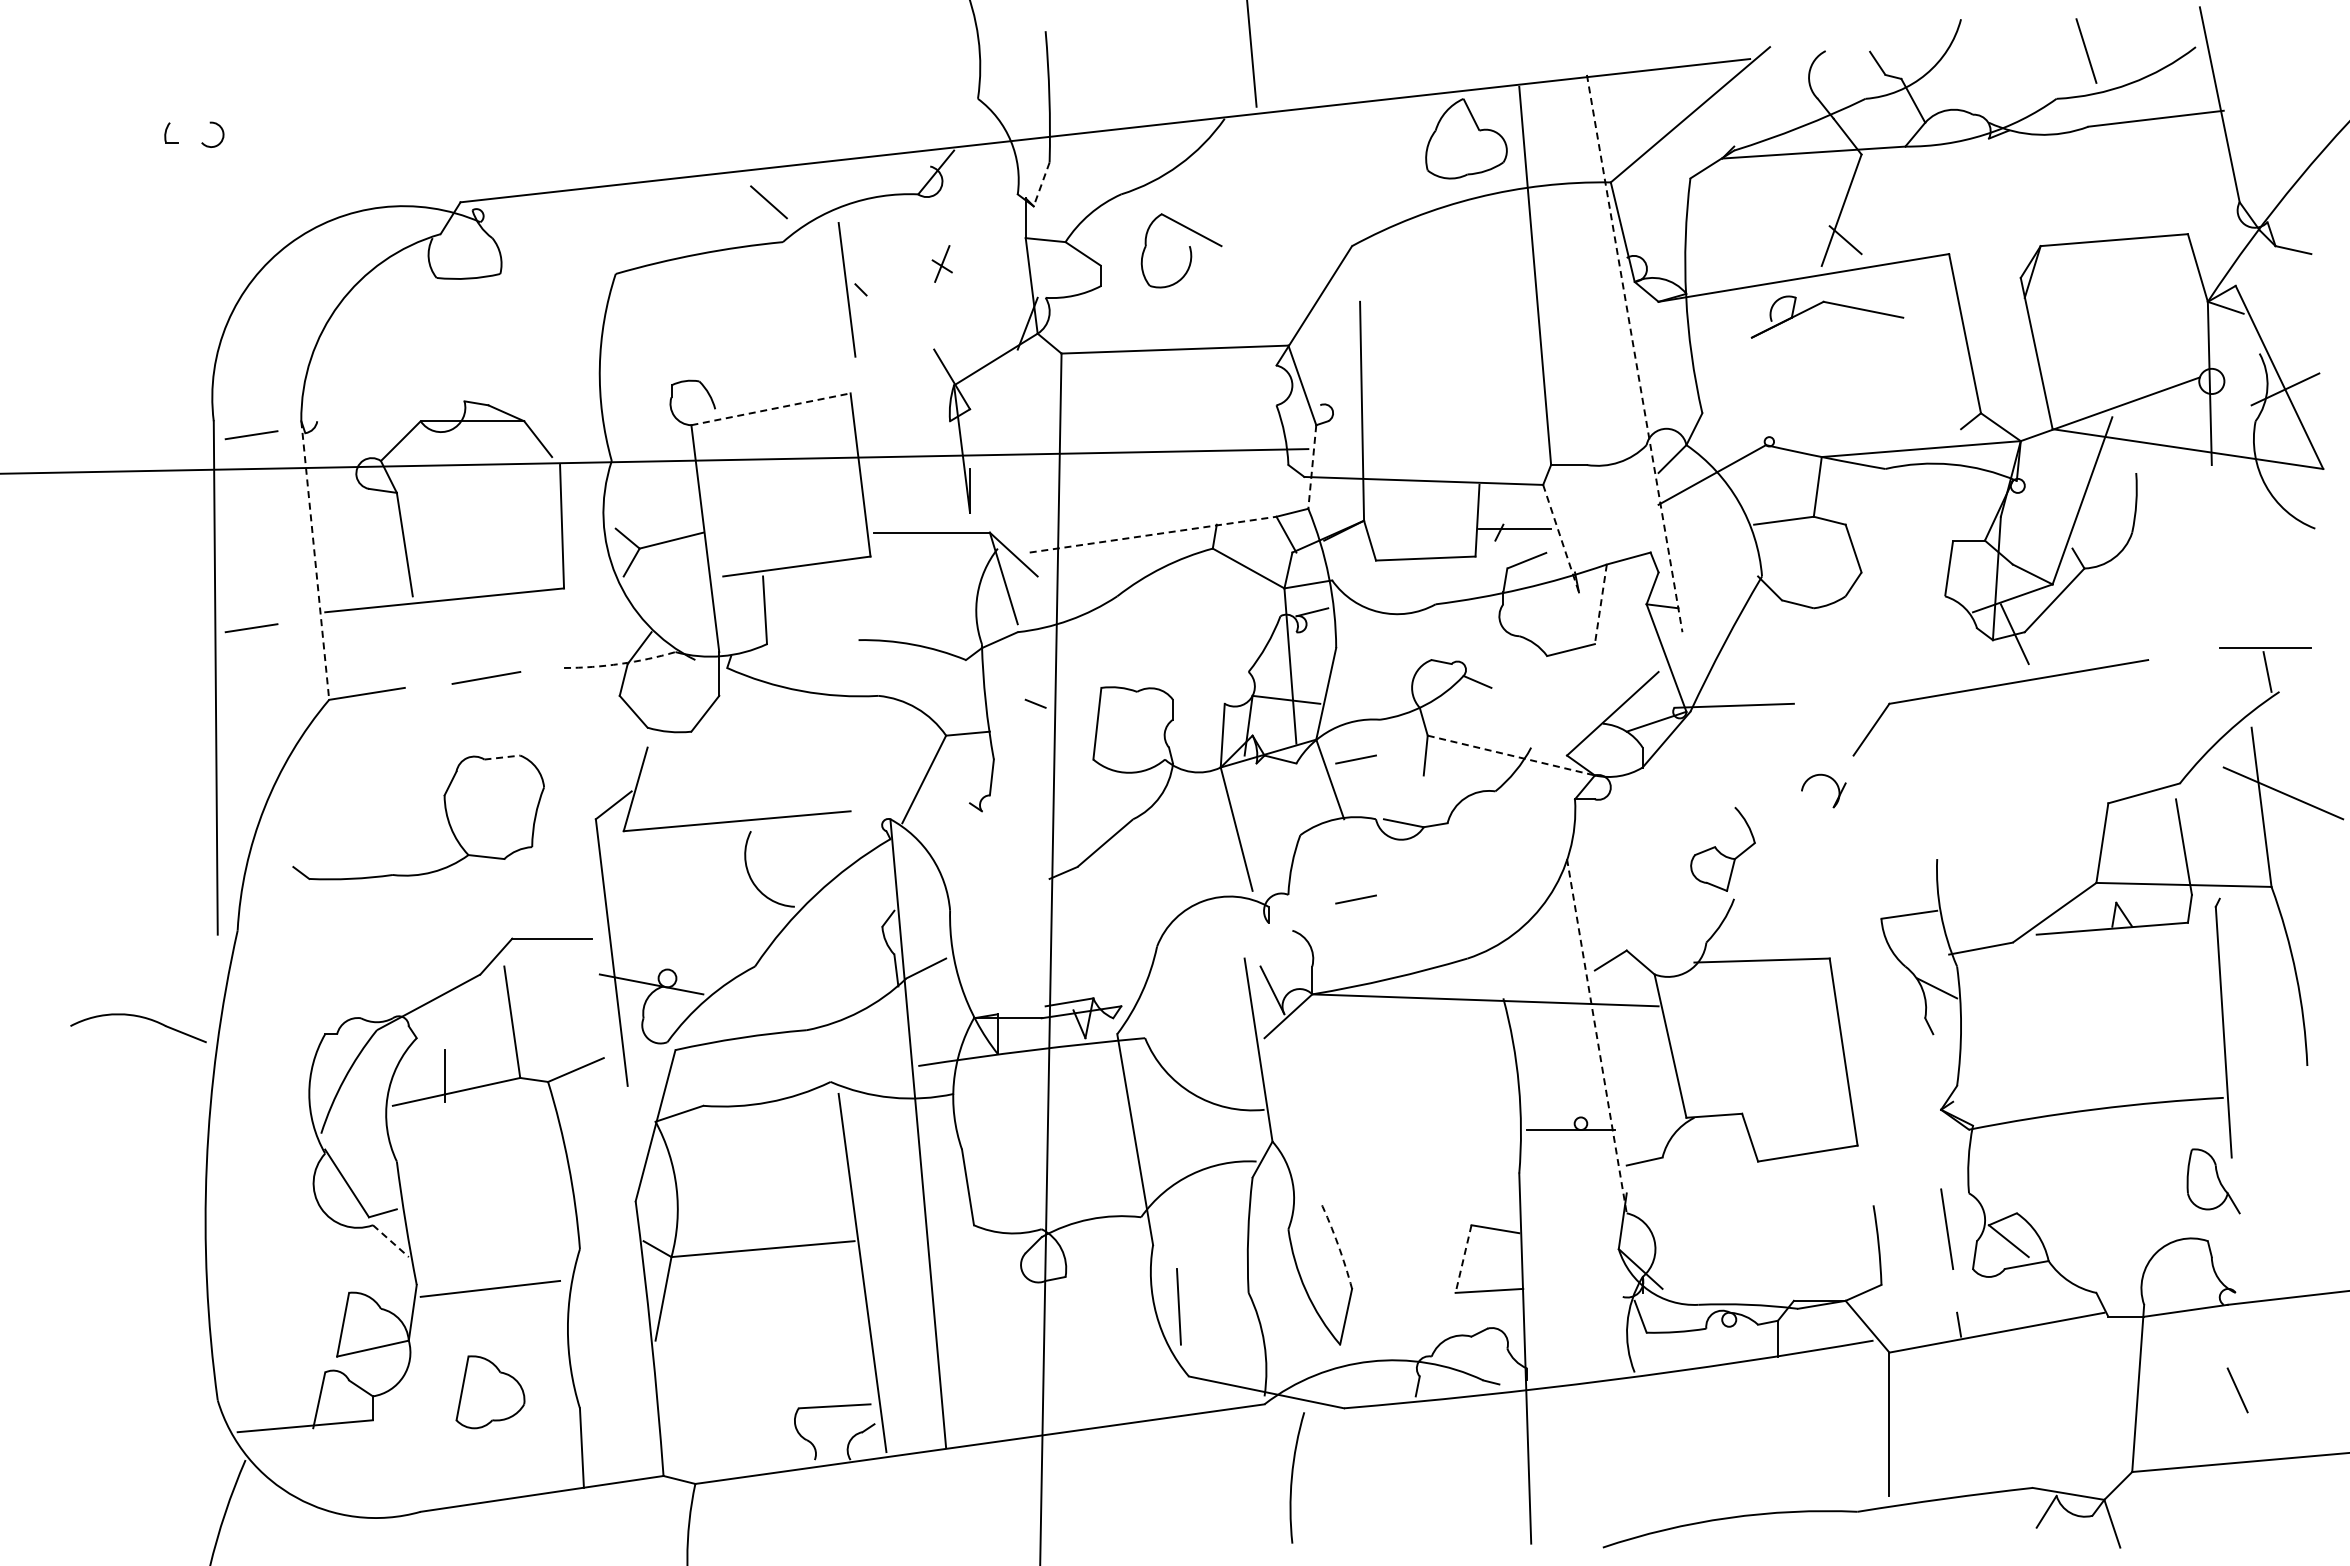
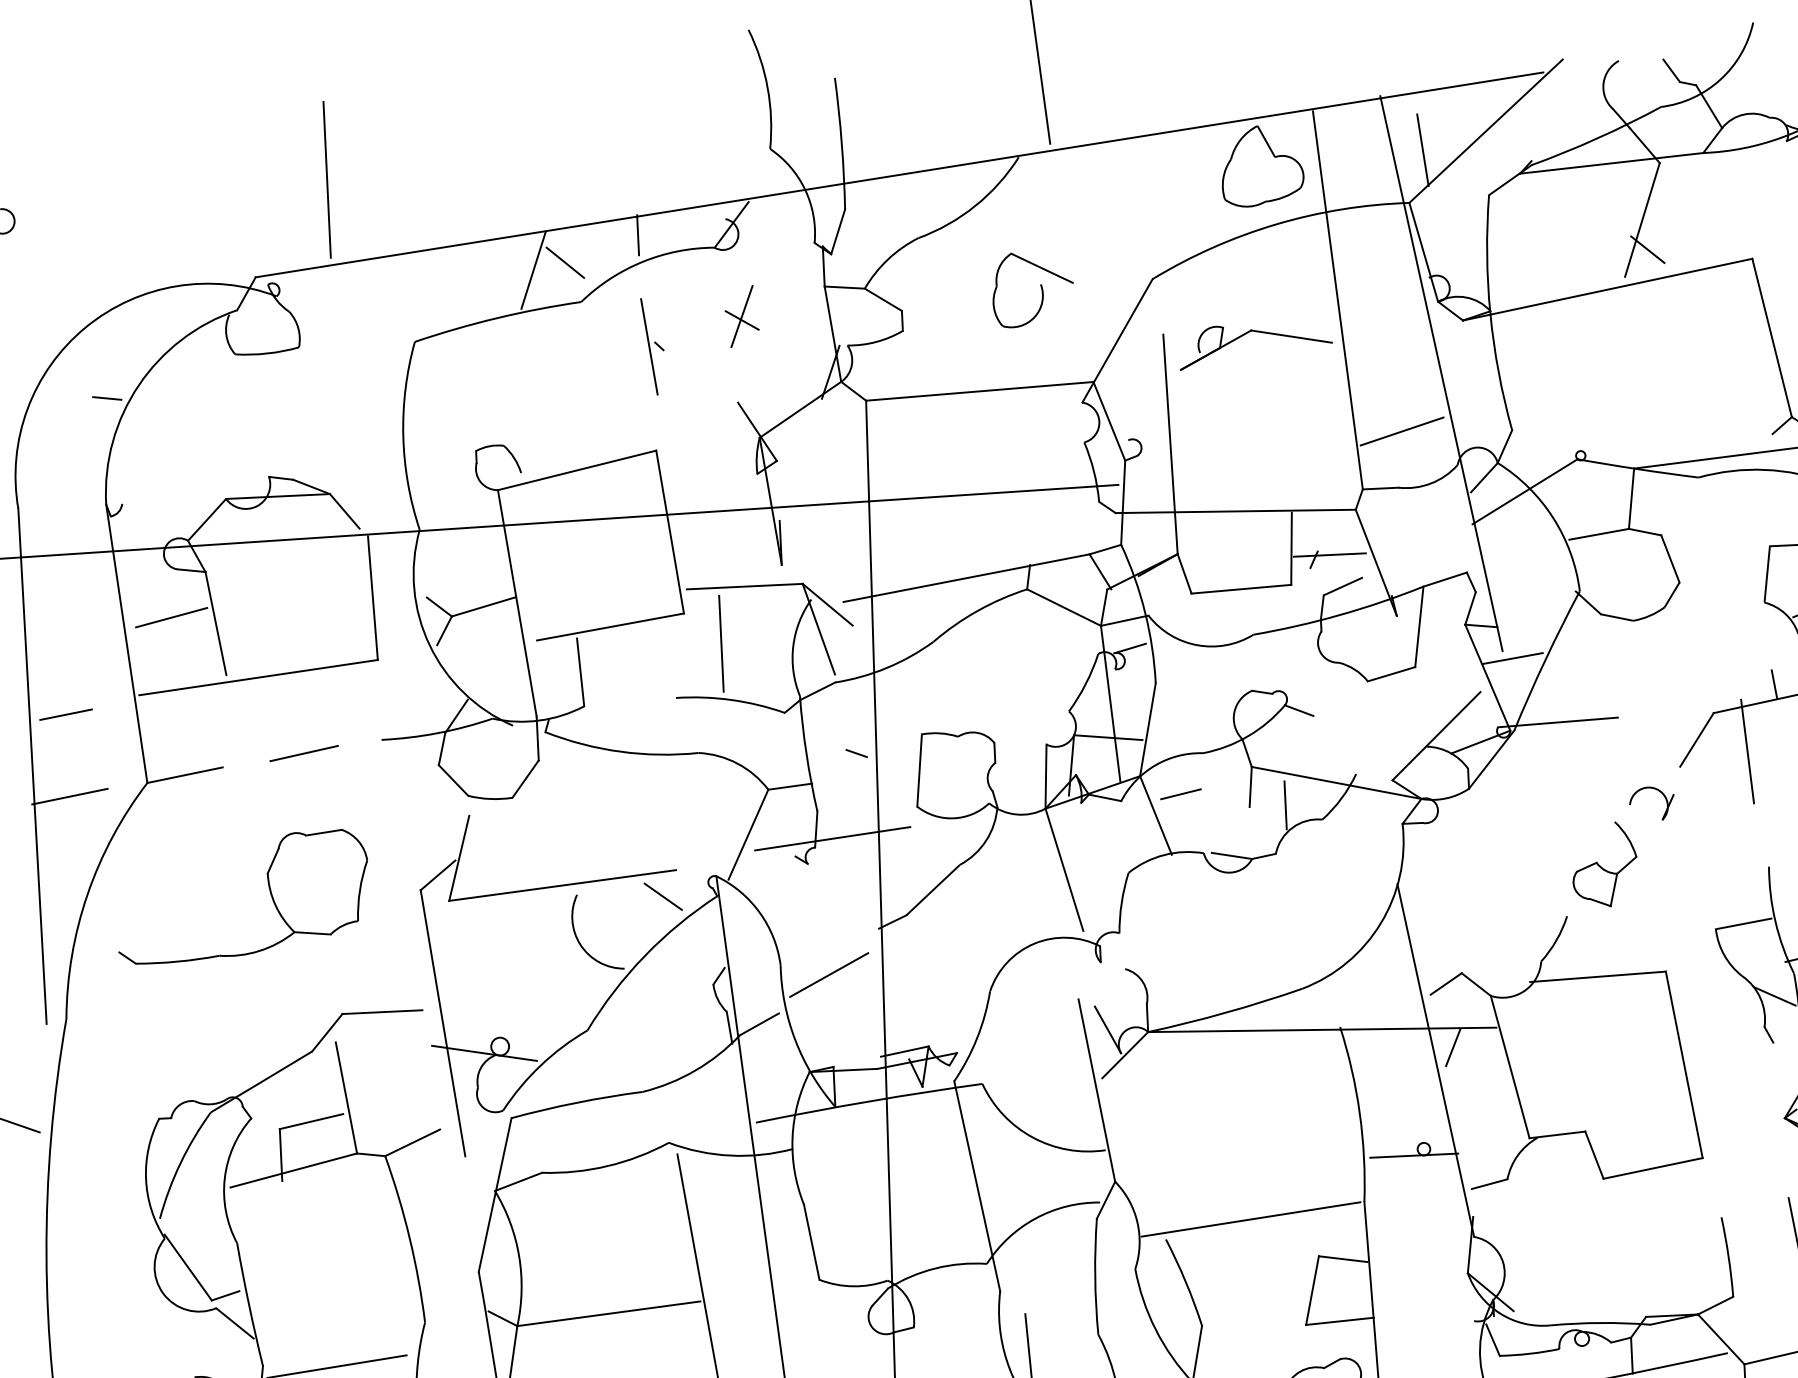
line: (536, 108) -> (327, 179), added
line: (1626, 130) -> (1422, 150), added
line: (842, 178) -> (637, 235), added
line: (1041, 184) -> (837, 231), dashed -> solid
line: (737, 208) -> (533, 270), added
part: (1189, 250) -> (1040, 288), moved
part: (942, 263) -> (742, 315), size x1.67
part: (852, 289) -> (653, 346), size x0.71
part: (1830, 304) -> (1258, 332), moved
line: (307, 315) -> (107, 398), added
line: (1634, 353) -> (1441, 373), dashed -> solid
line: (771, 409) -> (577, 470), dashed -> solid
line: (1592, 409) -> (1401, 431), added
line: (251, 435) -> (56, 521), removed
line: (1312, 467) -> (1123, 503), dashed -> solid
line: (1153, 534) -> (966, 577), dashed -> solid
line: (360, 536) -> (171, 617), added
line: (1561, 538) -> (1376, 562), dashed -> solid
line: (315, 561) -> (127, 644), dashed -> solid
line: (906, 588) -> (721, 643), added
line: (1600, 604) -> (1418, 627), dashed -> solid
line: (1692, 640) -> (1513, 658), added
arc: (620, 663) -> (438, 732), dashed -> solid
line: (1951, 677) -> (1774, 683), added
line: (251, 709) -> (69, 796), added
line: (1921, 743) -> (1747, 751), added
line: (1511, 755) -> (1336, 782), dashed -> solid
line: (502, 757) -> (324, 832), dashed -> solid
line: (1459, 775) -> (1285, 805), added
line: (1007, 787) -> (832, 838), added
line: (836, 837) -> (663, 897), added
part: (1722, 849) -> (1604, 864), moved
line: (1355, 899) -> (1187, 934), removed
line: (997, 922) -> (828, 974), added
line: (1614, 1024) -> (1452, 1048), added
line: (1596, 1036) -> (1435, 1060), dashed -> solid
line: (476, 1044) -> (311, 1121), added
line: (1405, 1185) -> (1250, 1219), added
line: (390, 1241) -> (234, 1323), dashed -> solid
arc: (1338, 1244) -> (1186, 1281), dashed -> solid
line: (1463, 1259) -> (1312, 1291), dashed -> solid

